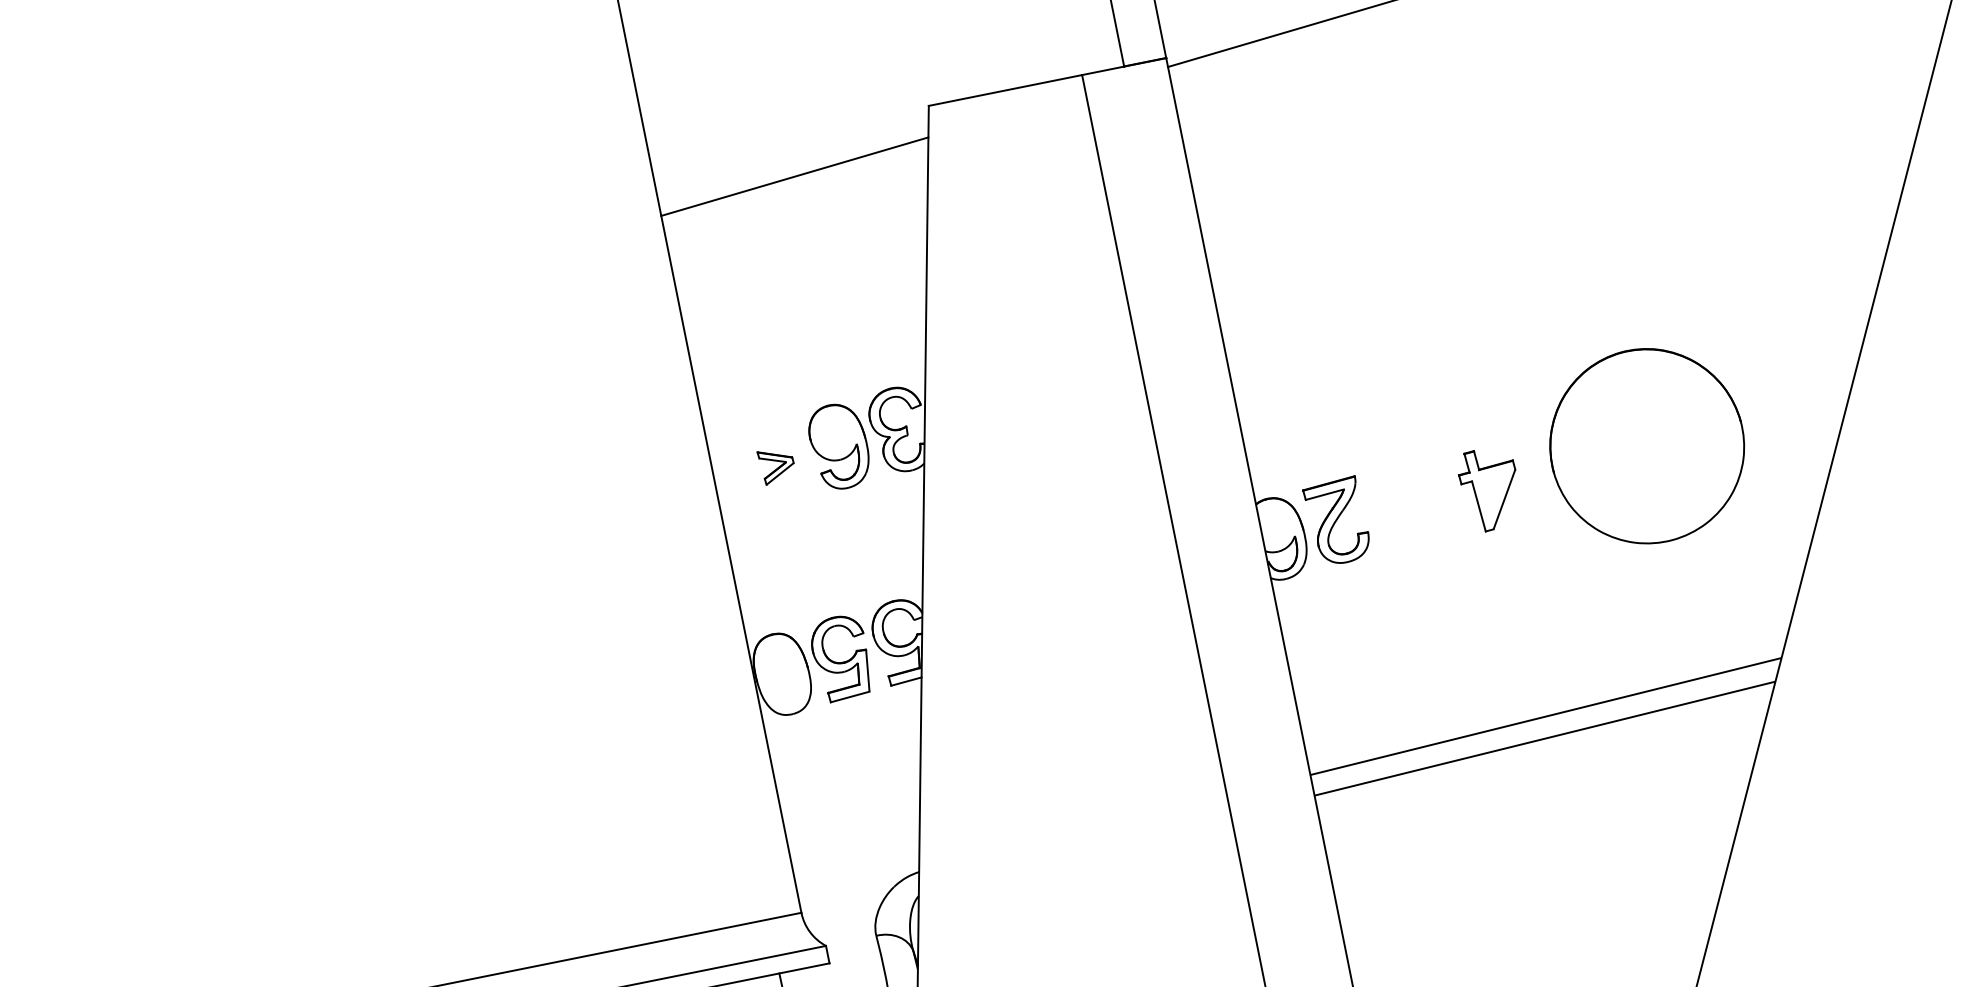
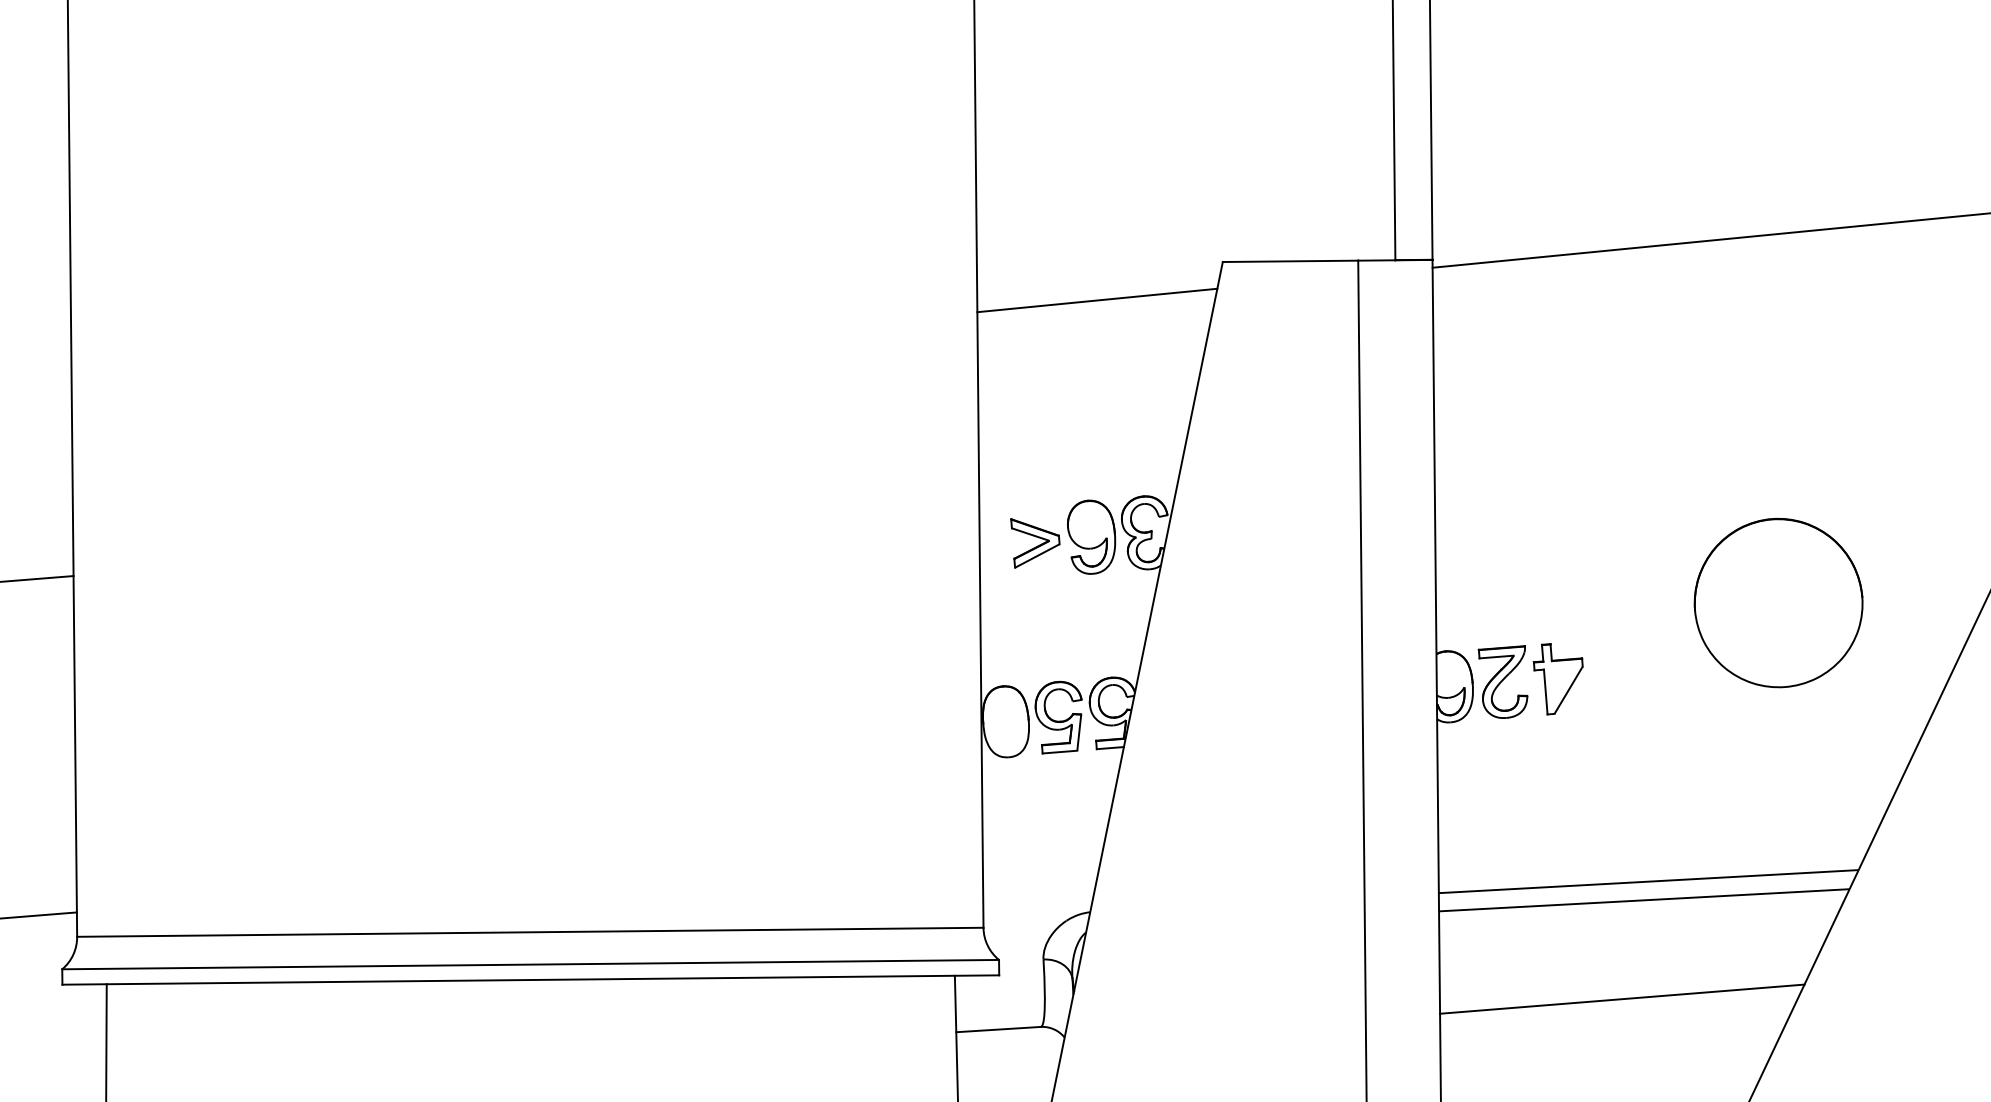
part: (1647, 446) -> (1778, 603), moved
part: (777, 465) -> (1035, 543), size x1.67
part: (1489, 489) -> (1557, 679), moved
line: (1541, 854) -> (1622, 998), added

